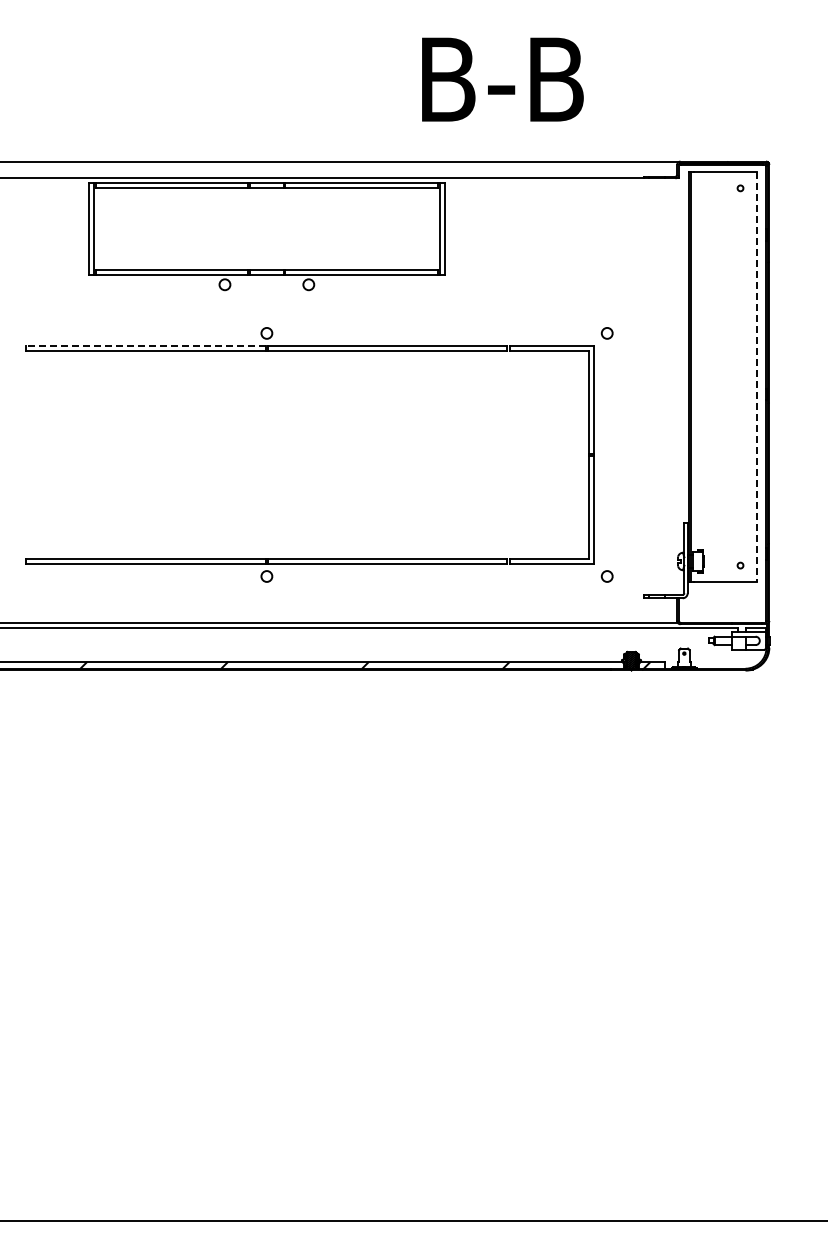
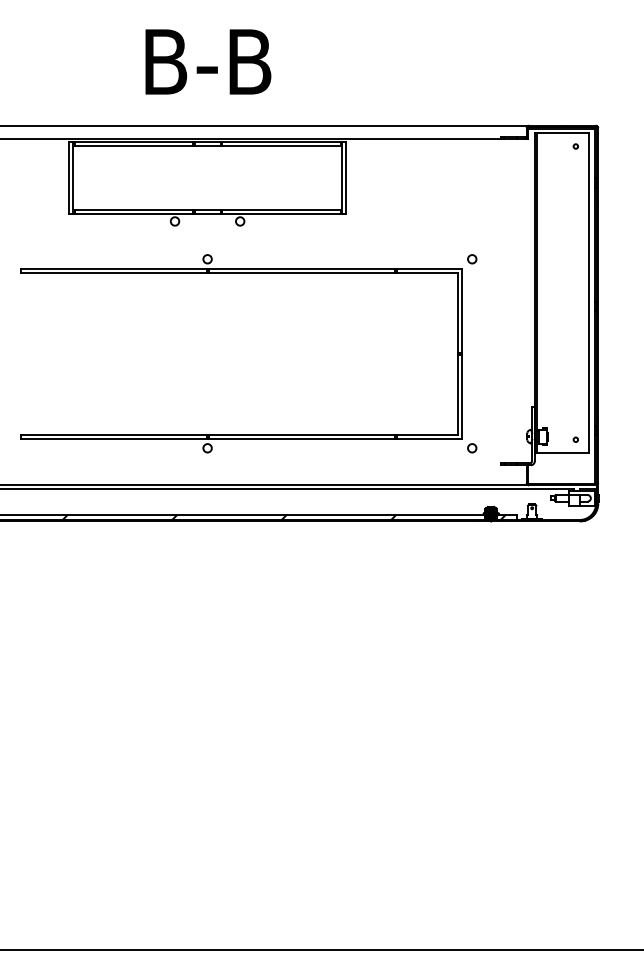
text: (502, 79) -> (208, 61), moved
line: (145, 345) -> (113, 268), dashed -> solid
line: (757, 377) -> (589, 293), dashed -> solid

